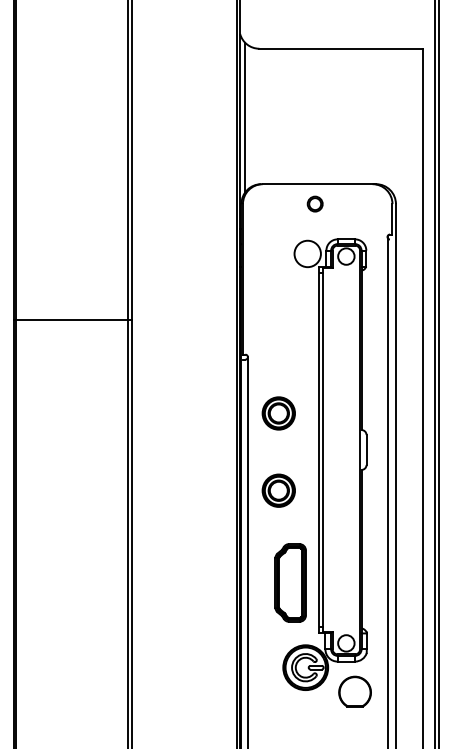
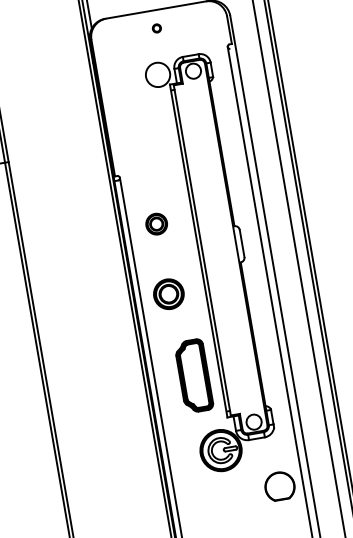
part: (314, 203) -> (156, 28), size x0.6
part: (278, 413) -> (156, 224), size x0.7
part: (354, 691) -> (279, 486), moved

